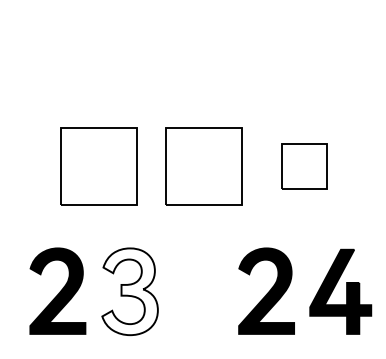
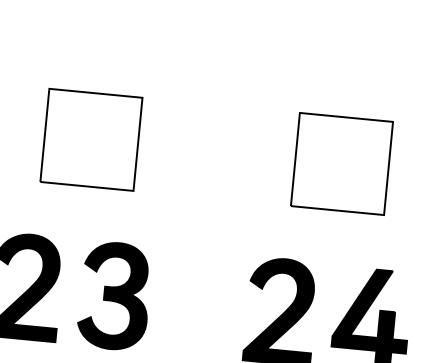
part: (203, 166) -> (218, 152), removed
part: (304, 166) -> (342, 163), size x1.67
fill: (129, 291) -> (114, 295), added

